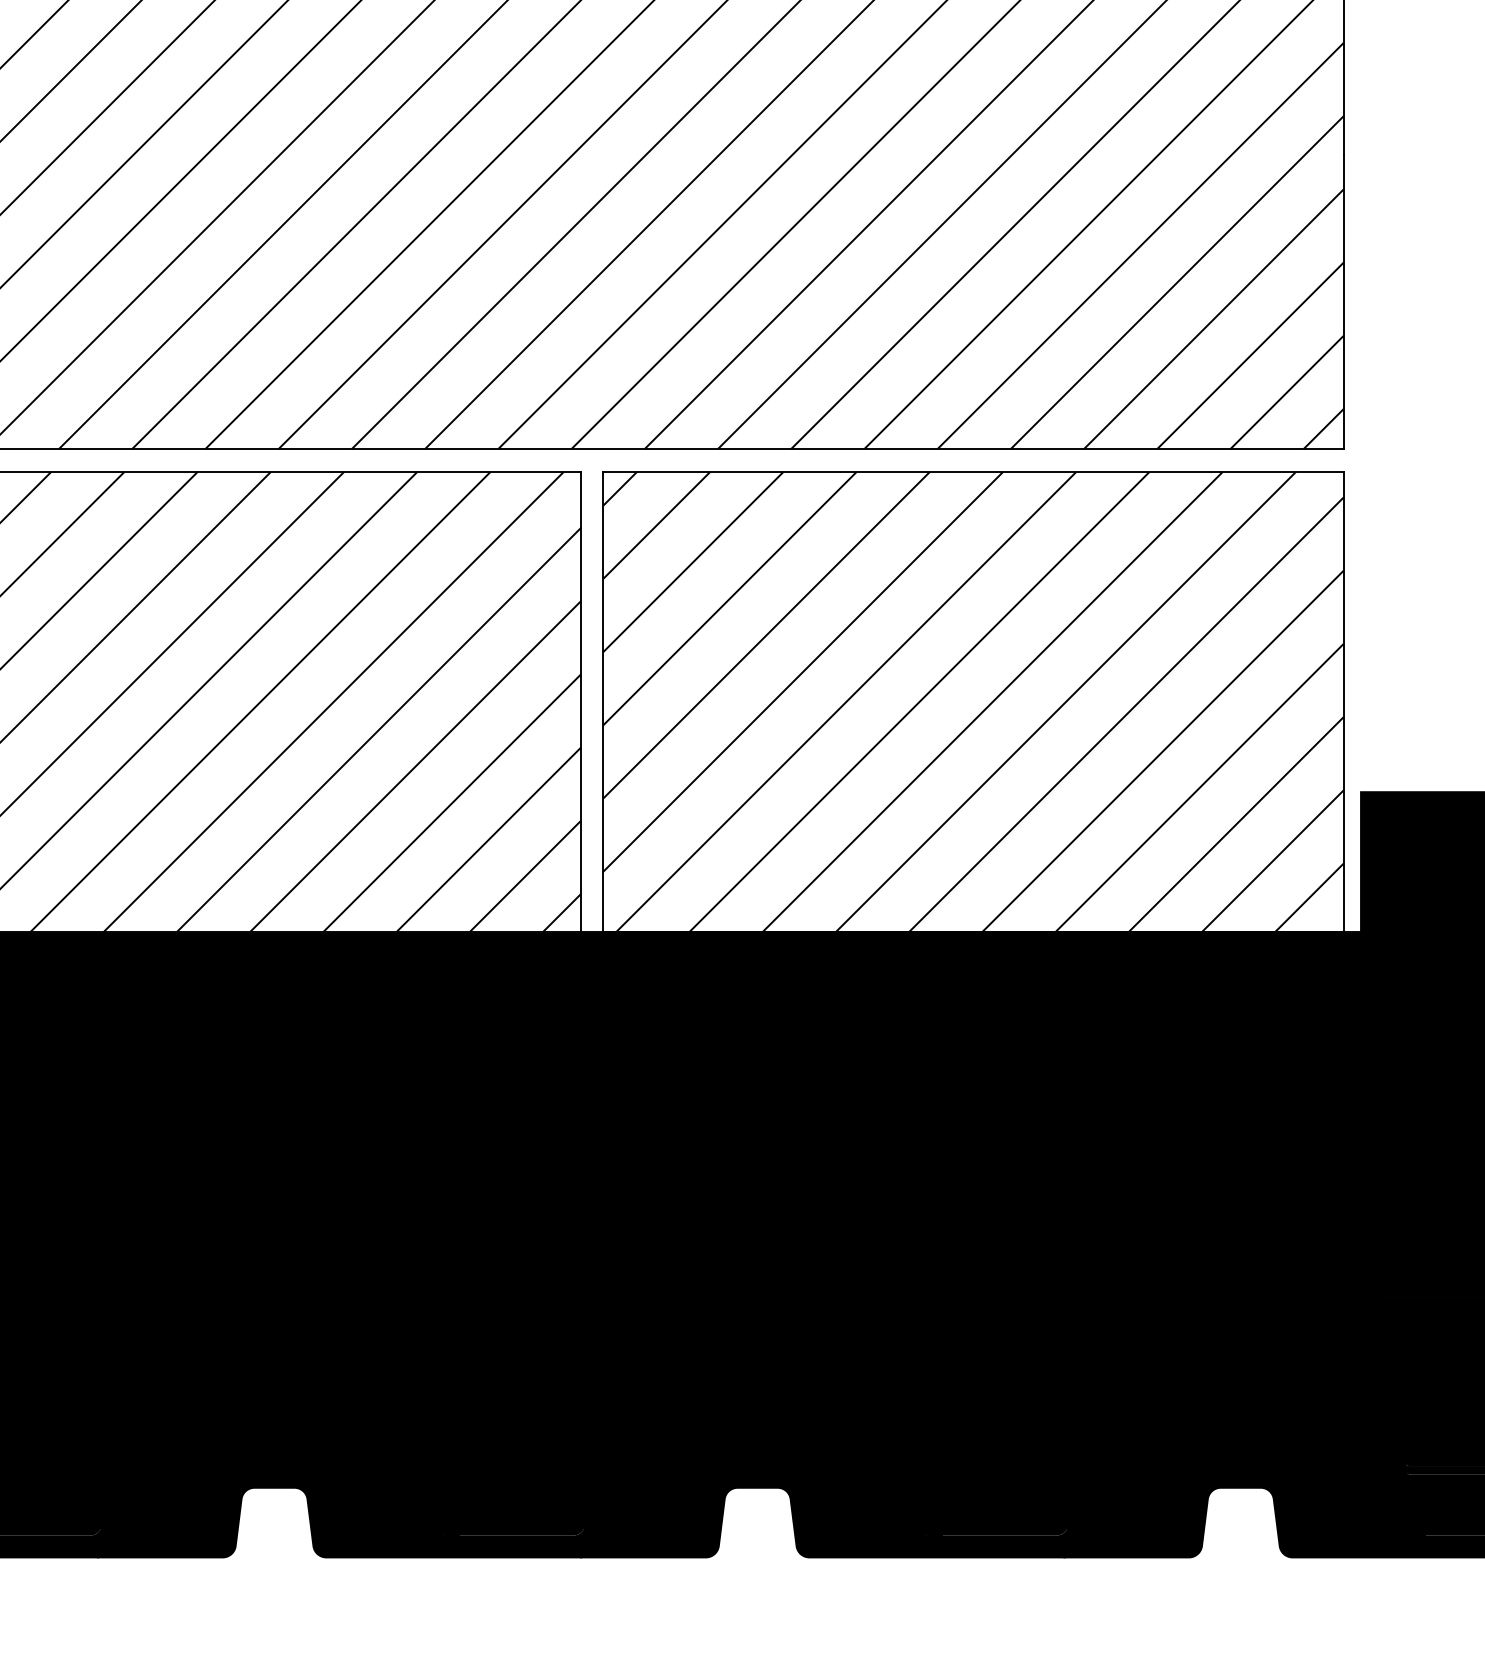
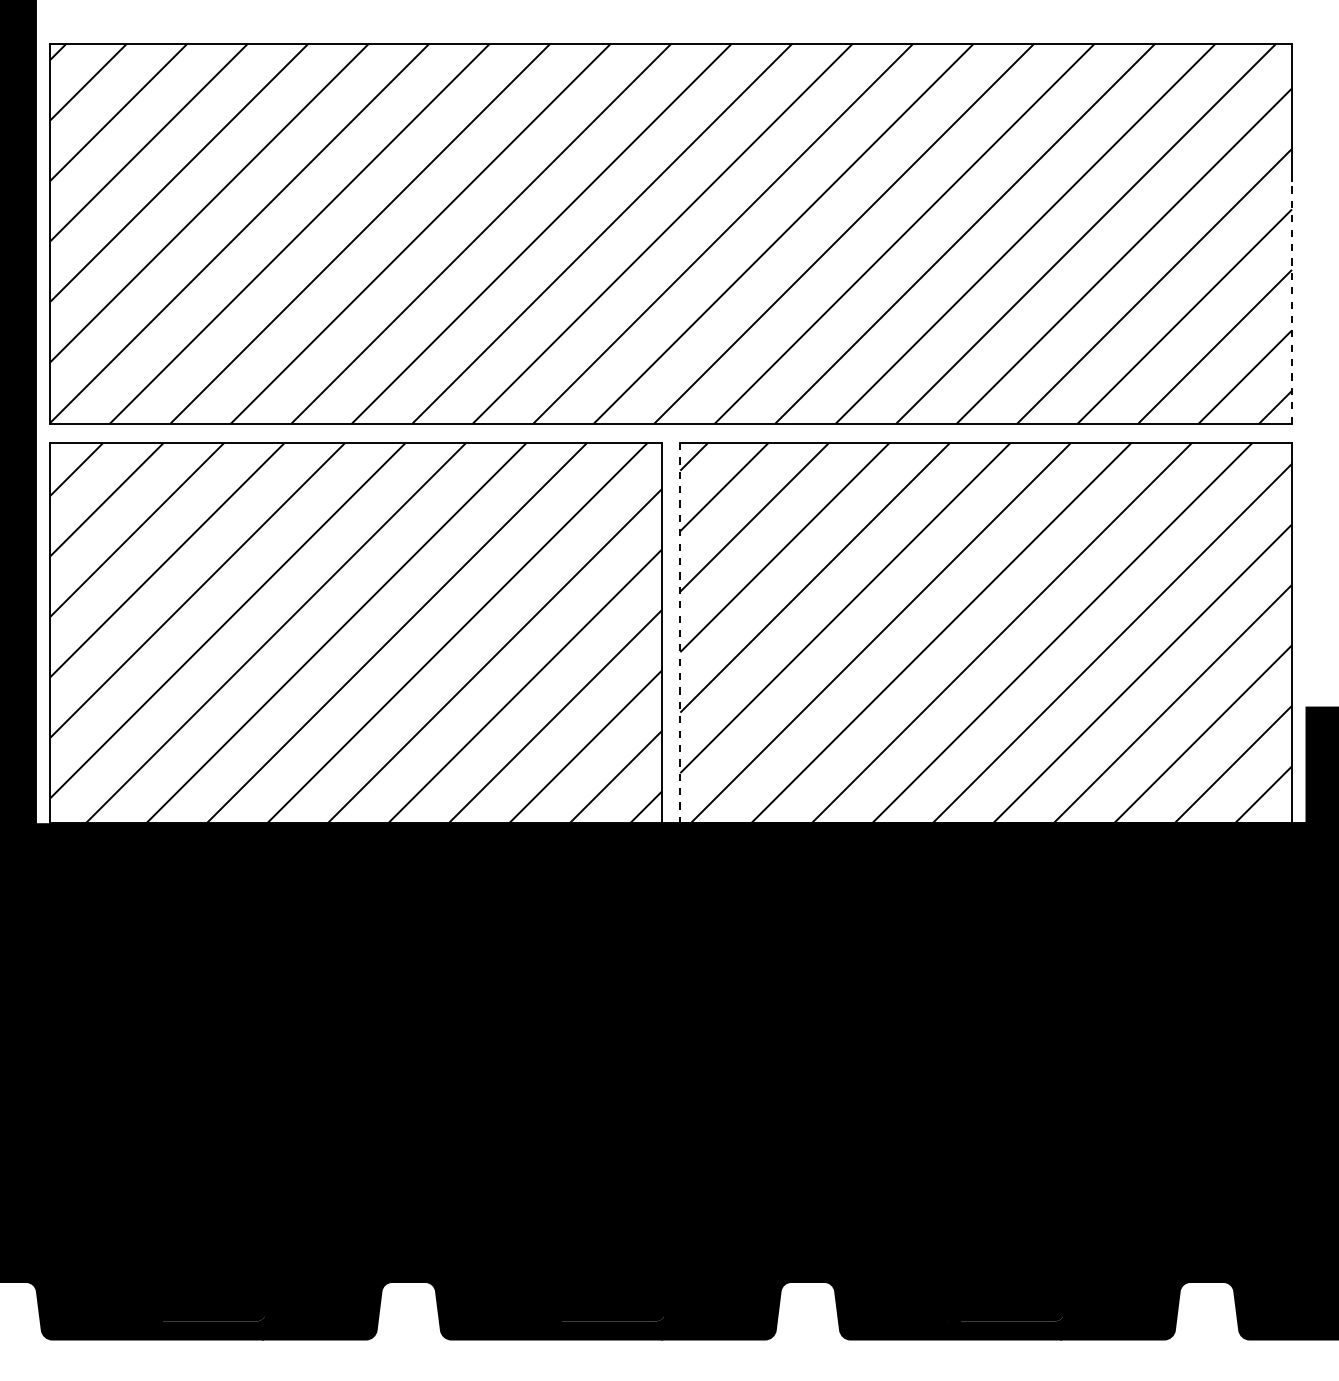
line: (1344, 300) -> (1292, 301), solid -> dashed
line: (603, 702) -> (680, 633), solid -> dashed

